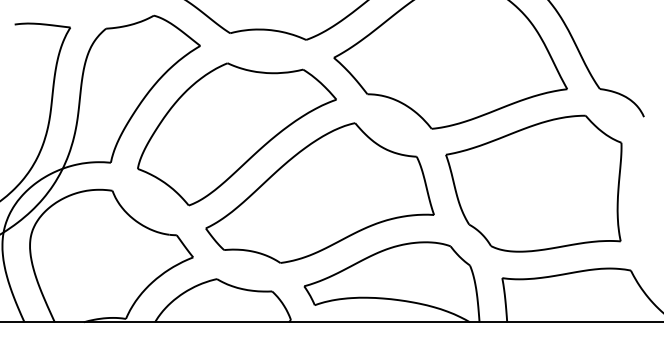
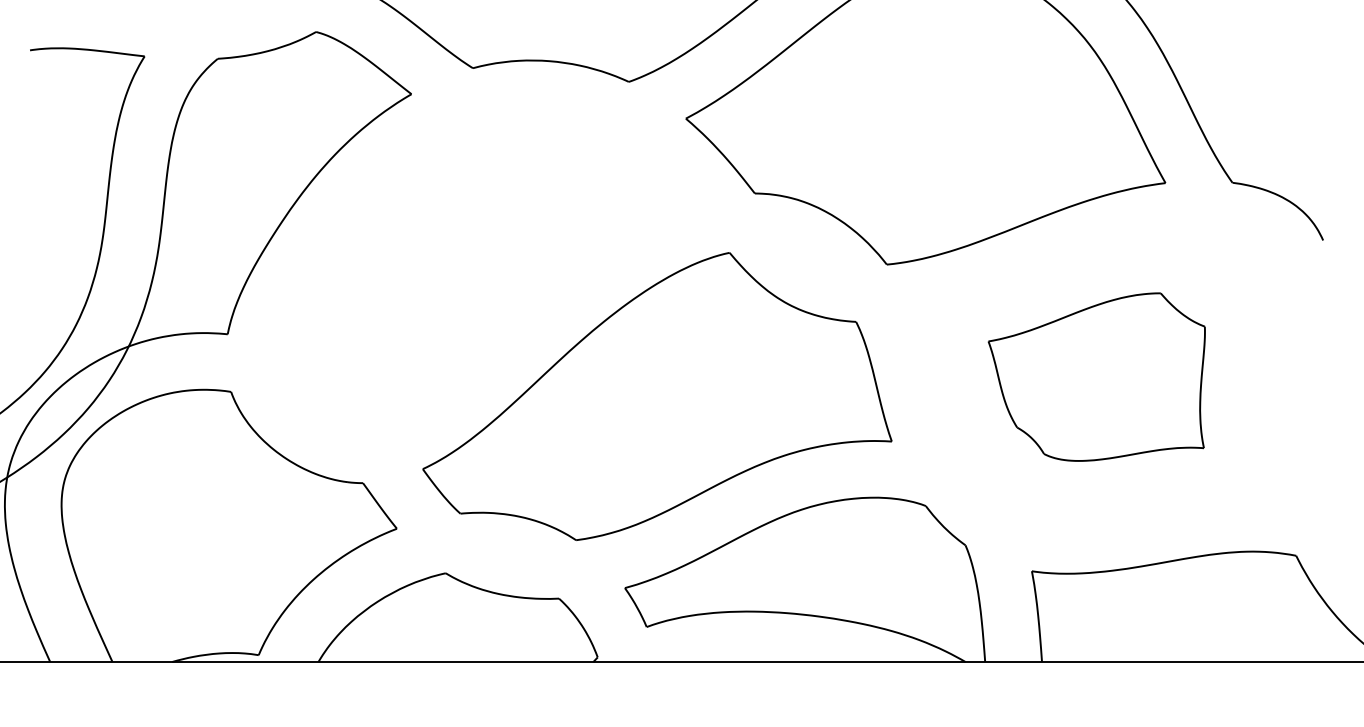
part: (236, 134) -> (485, 276), removed
part: (533, 183) -> (1096, 376), size x0.6

